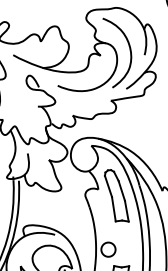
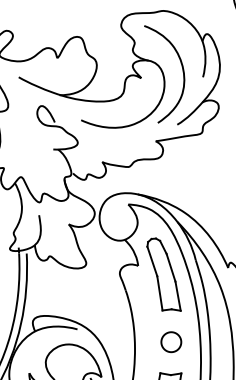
part: (108, 249) -> (171, 342), moved

